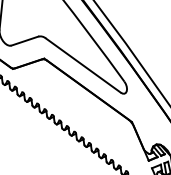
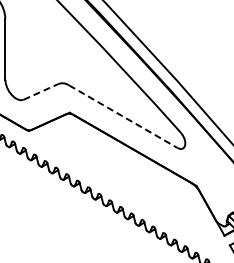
line: (25, 40) -> (41, 91), solid -> dashed
line: (83, 65) -> (123, 116), solid -> dashed

